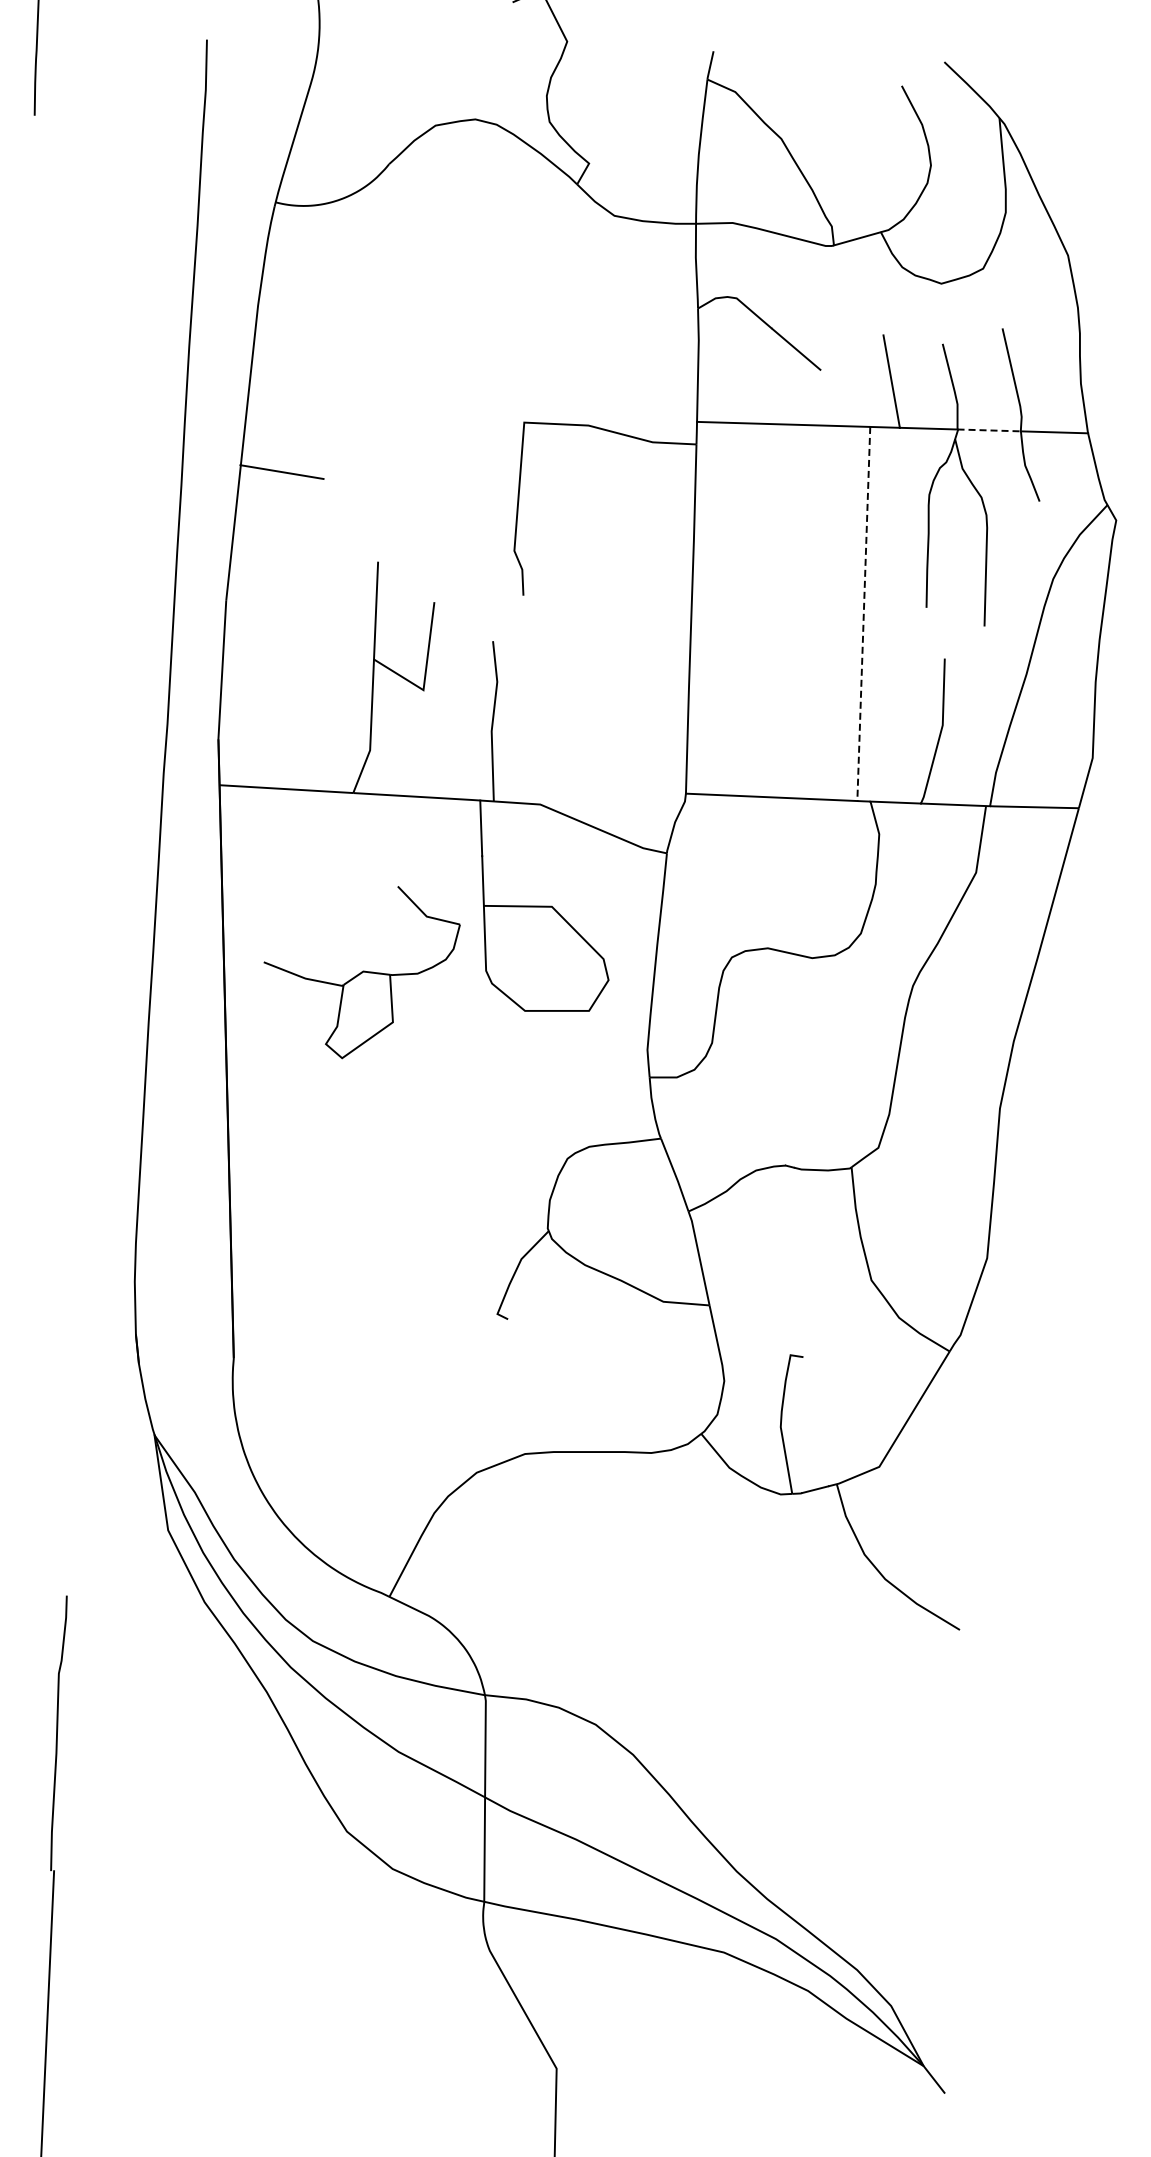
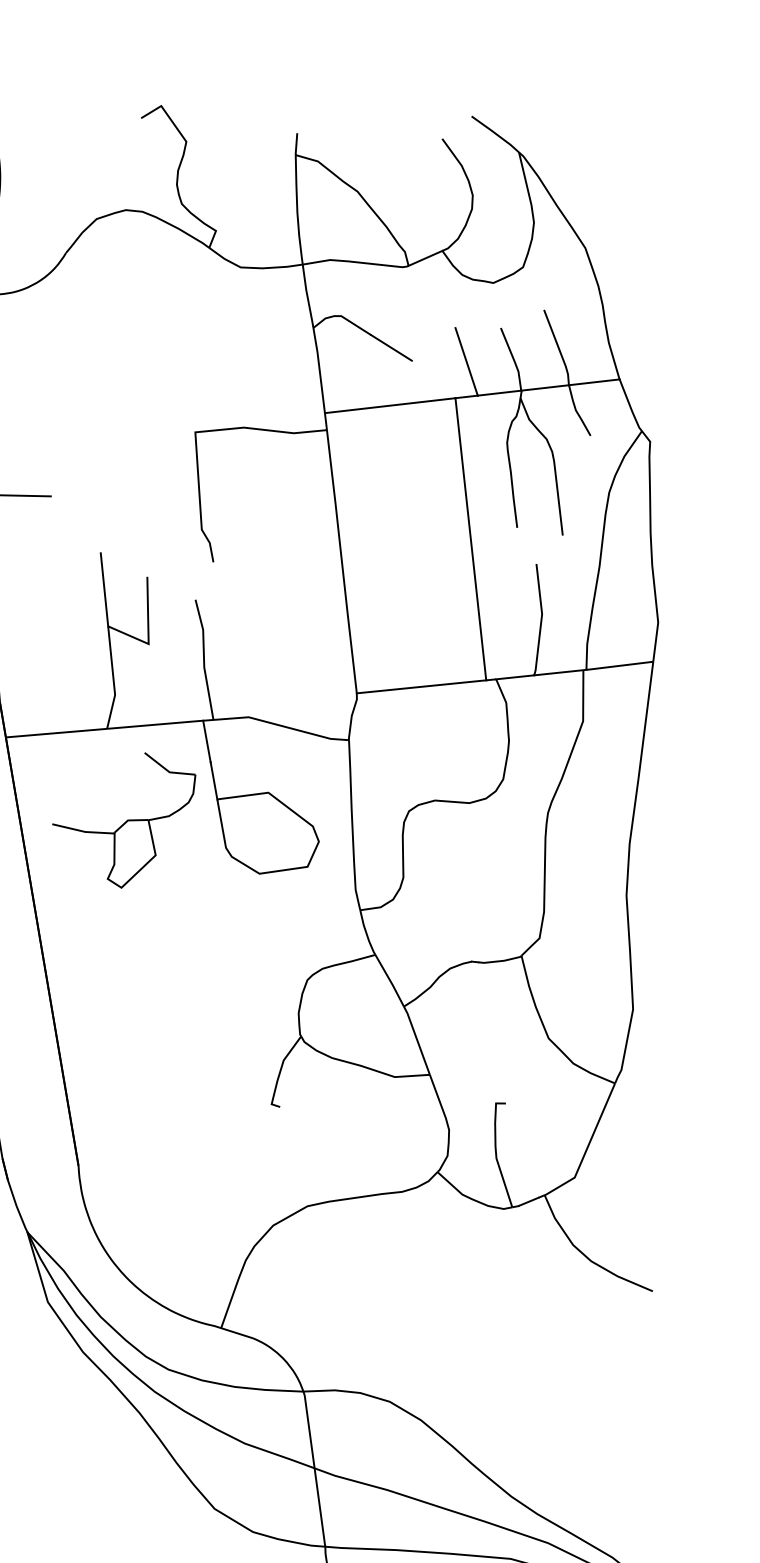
line: (989, 430) -> (545, 387), dashed -> solid
line: (863, 614) -> (470, 539), dashed -> solid
part: (361, 972) -> (126, 821), moved

